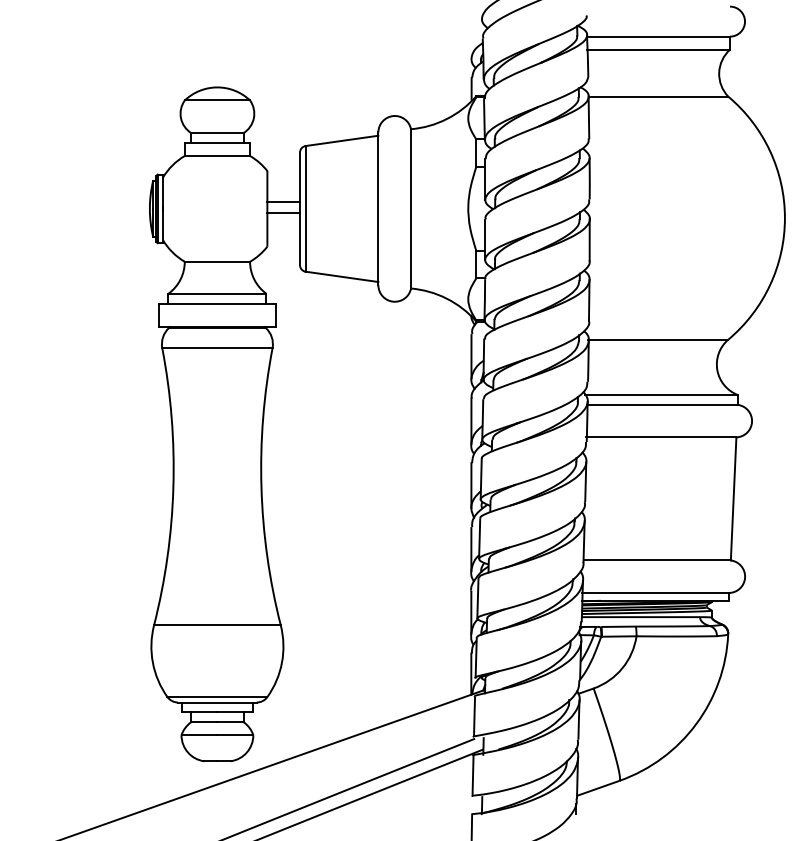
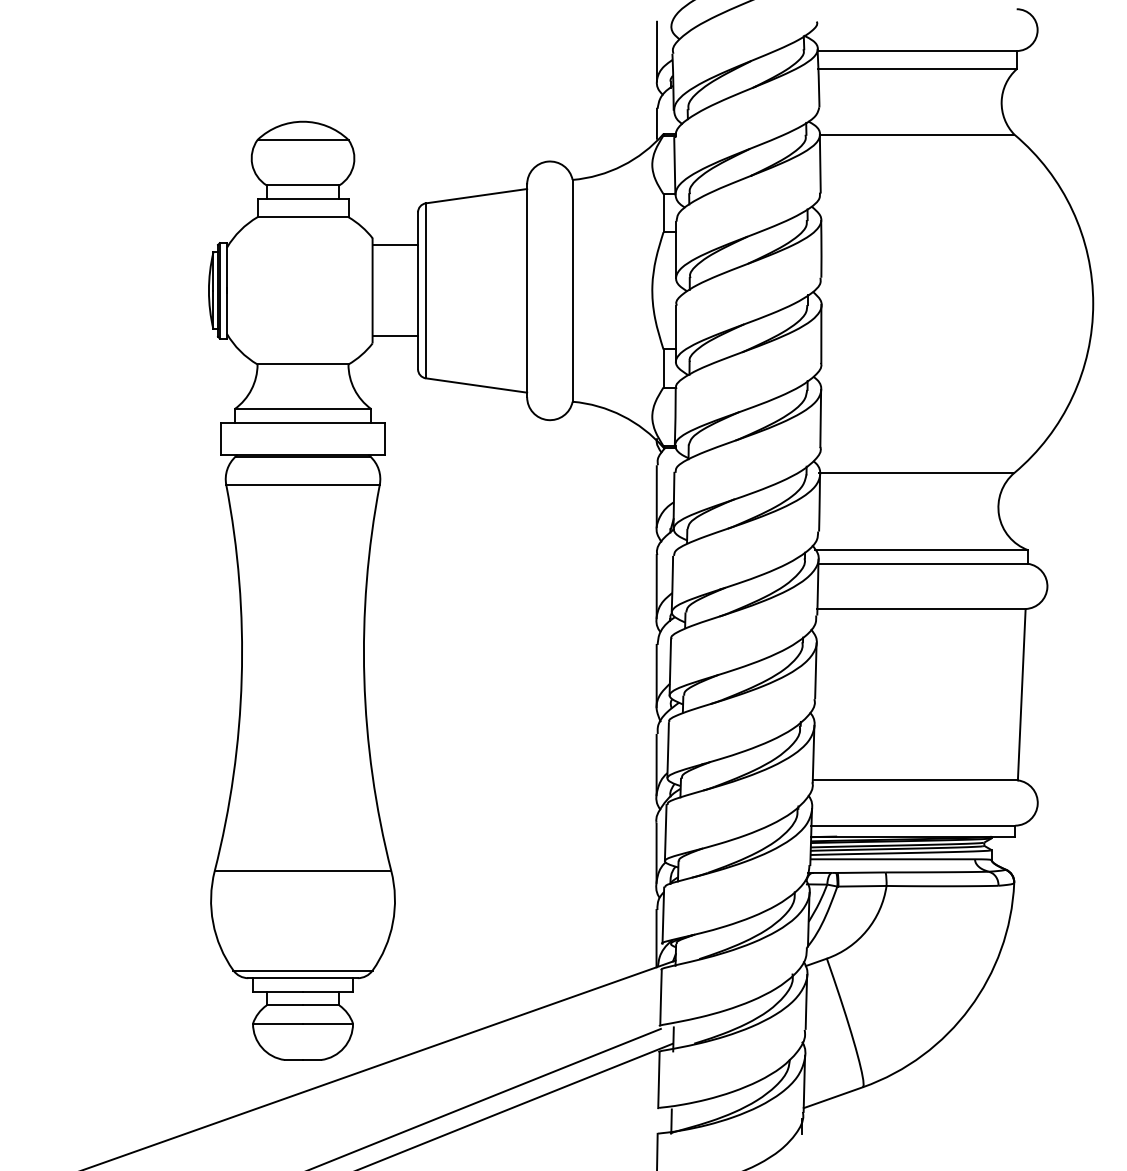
line: (471, 36) -> (656, 51), added
line: (283, 202) -> (395, 336), moved
line: (283, 212) -> (395, 245), moved

